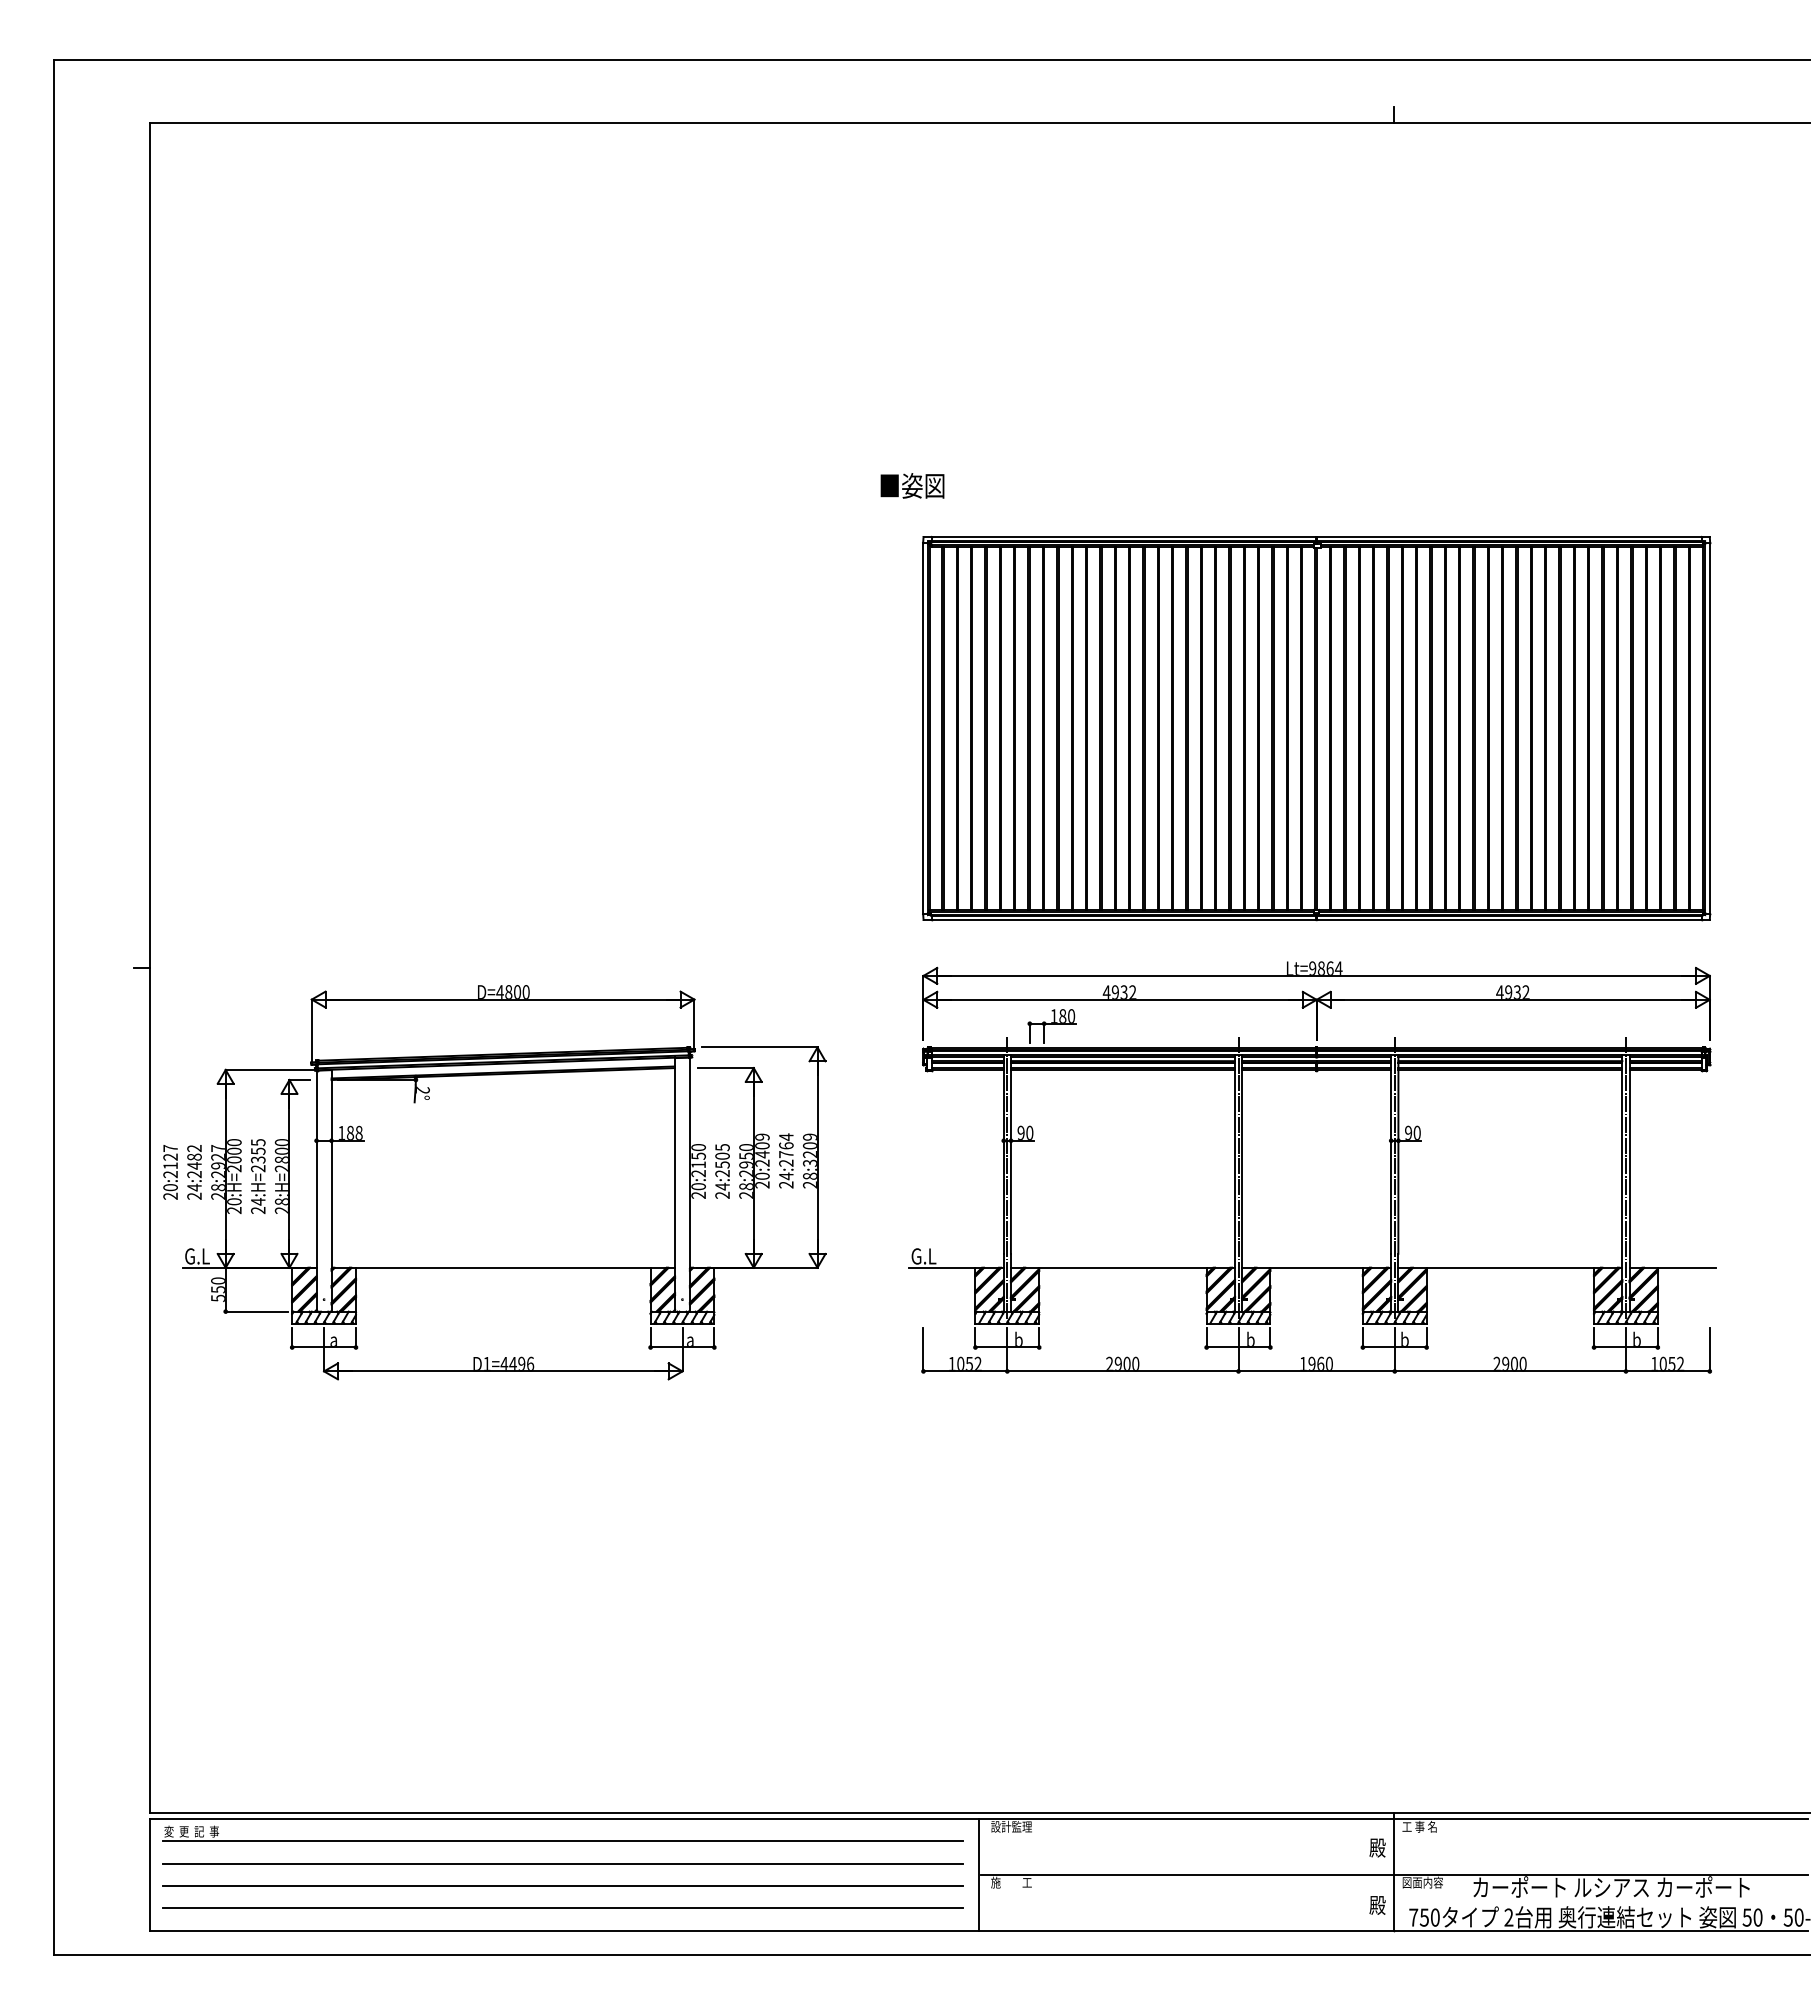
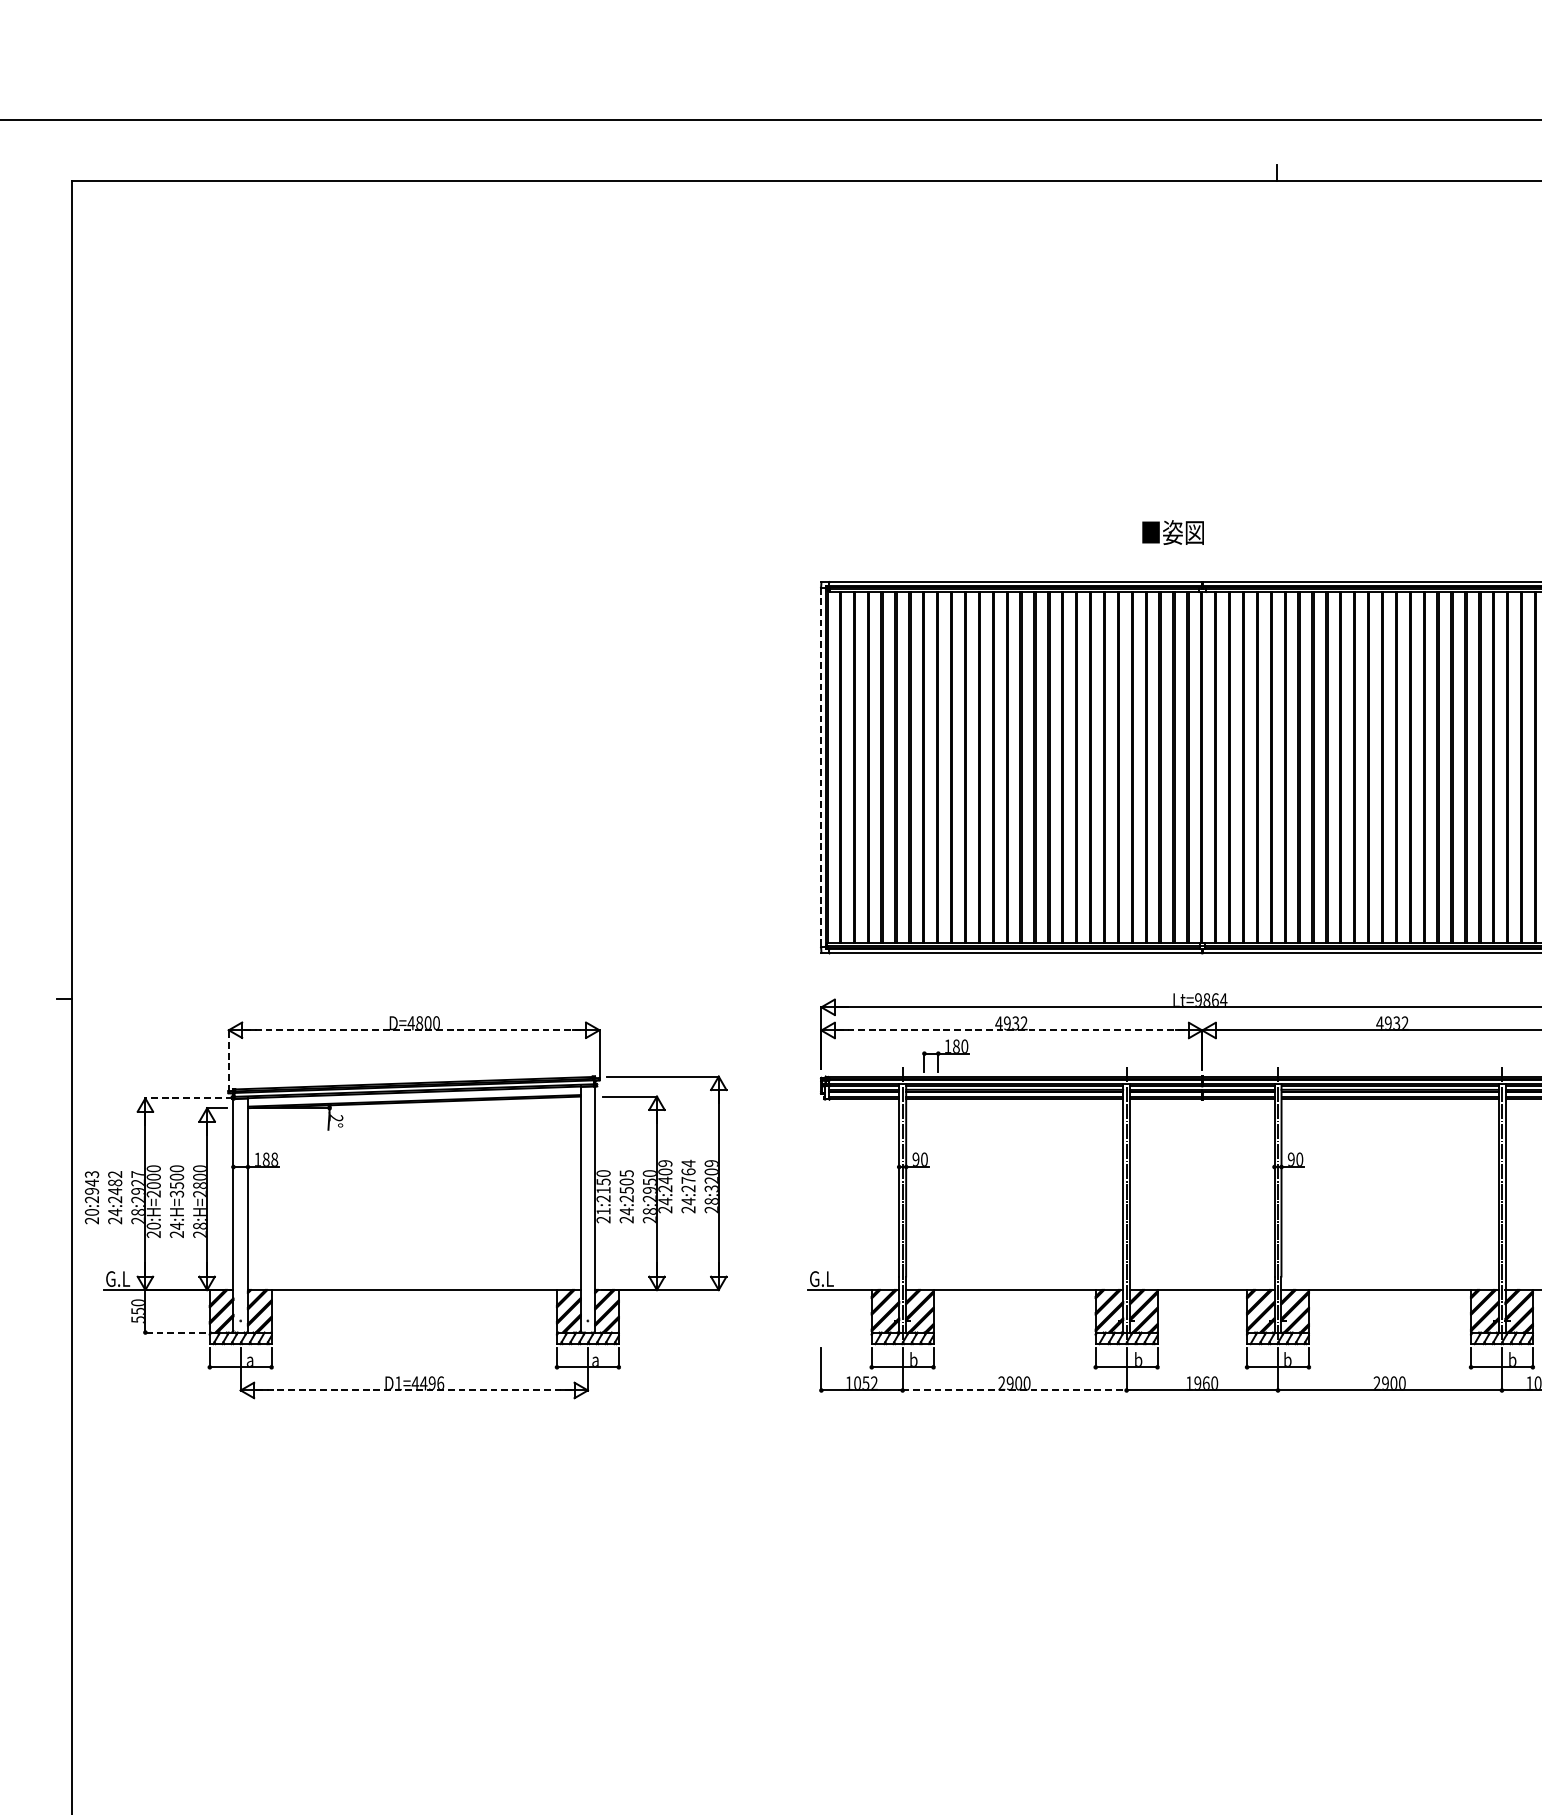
text: (912, 485) -> (1173, 532), moved
line: (923, 728) -> (821, 767), solid -> dashed
line: (503, 999) -> (414, 1030), solid -> dashed
line: (1120, 999) -> (1012, 1030), solid -> dashed
line: (311, 1031) -> (228, 1061), solid -> dashed
line: (270, 1069) -> (188, 1097), solid -> dashed
text: (258, 1155) -> (177, 1181), 24:H=2355 -> 24:H=3500
text: (170, 1157) -> (91, 1183), 20:2127 -> 20:2943
text: (762, 1176) -> (665, 1201), 20:2409 -> 24:2409
text: (698, 1186) -> (603, 1211), 20:2150 -> 21:2150
line: (256, 1311) -> (175, 1332), solid -> dashed
line: (503, 1371) -> (414, 1390), solid -> dashed
line: (1122, 1371) -> (1014, 1390), solid -> dashed

